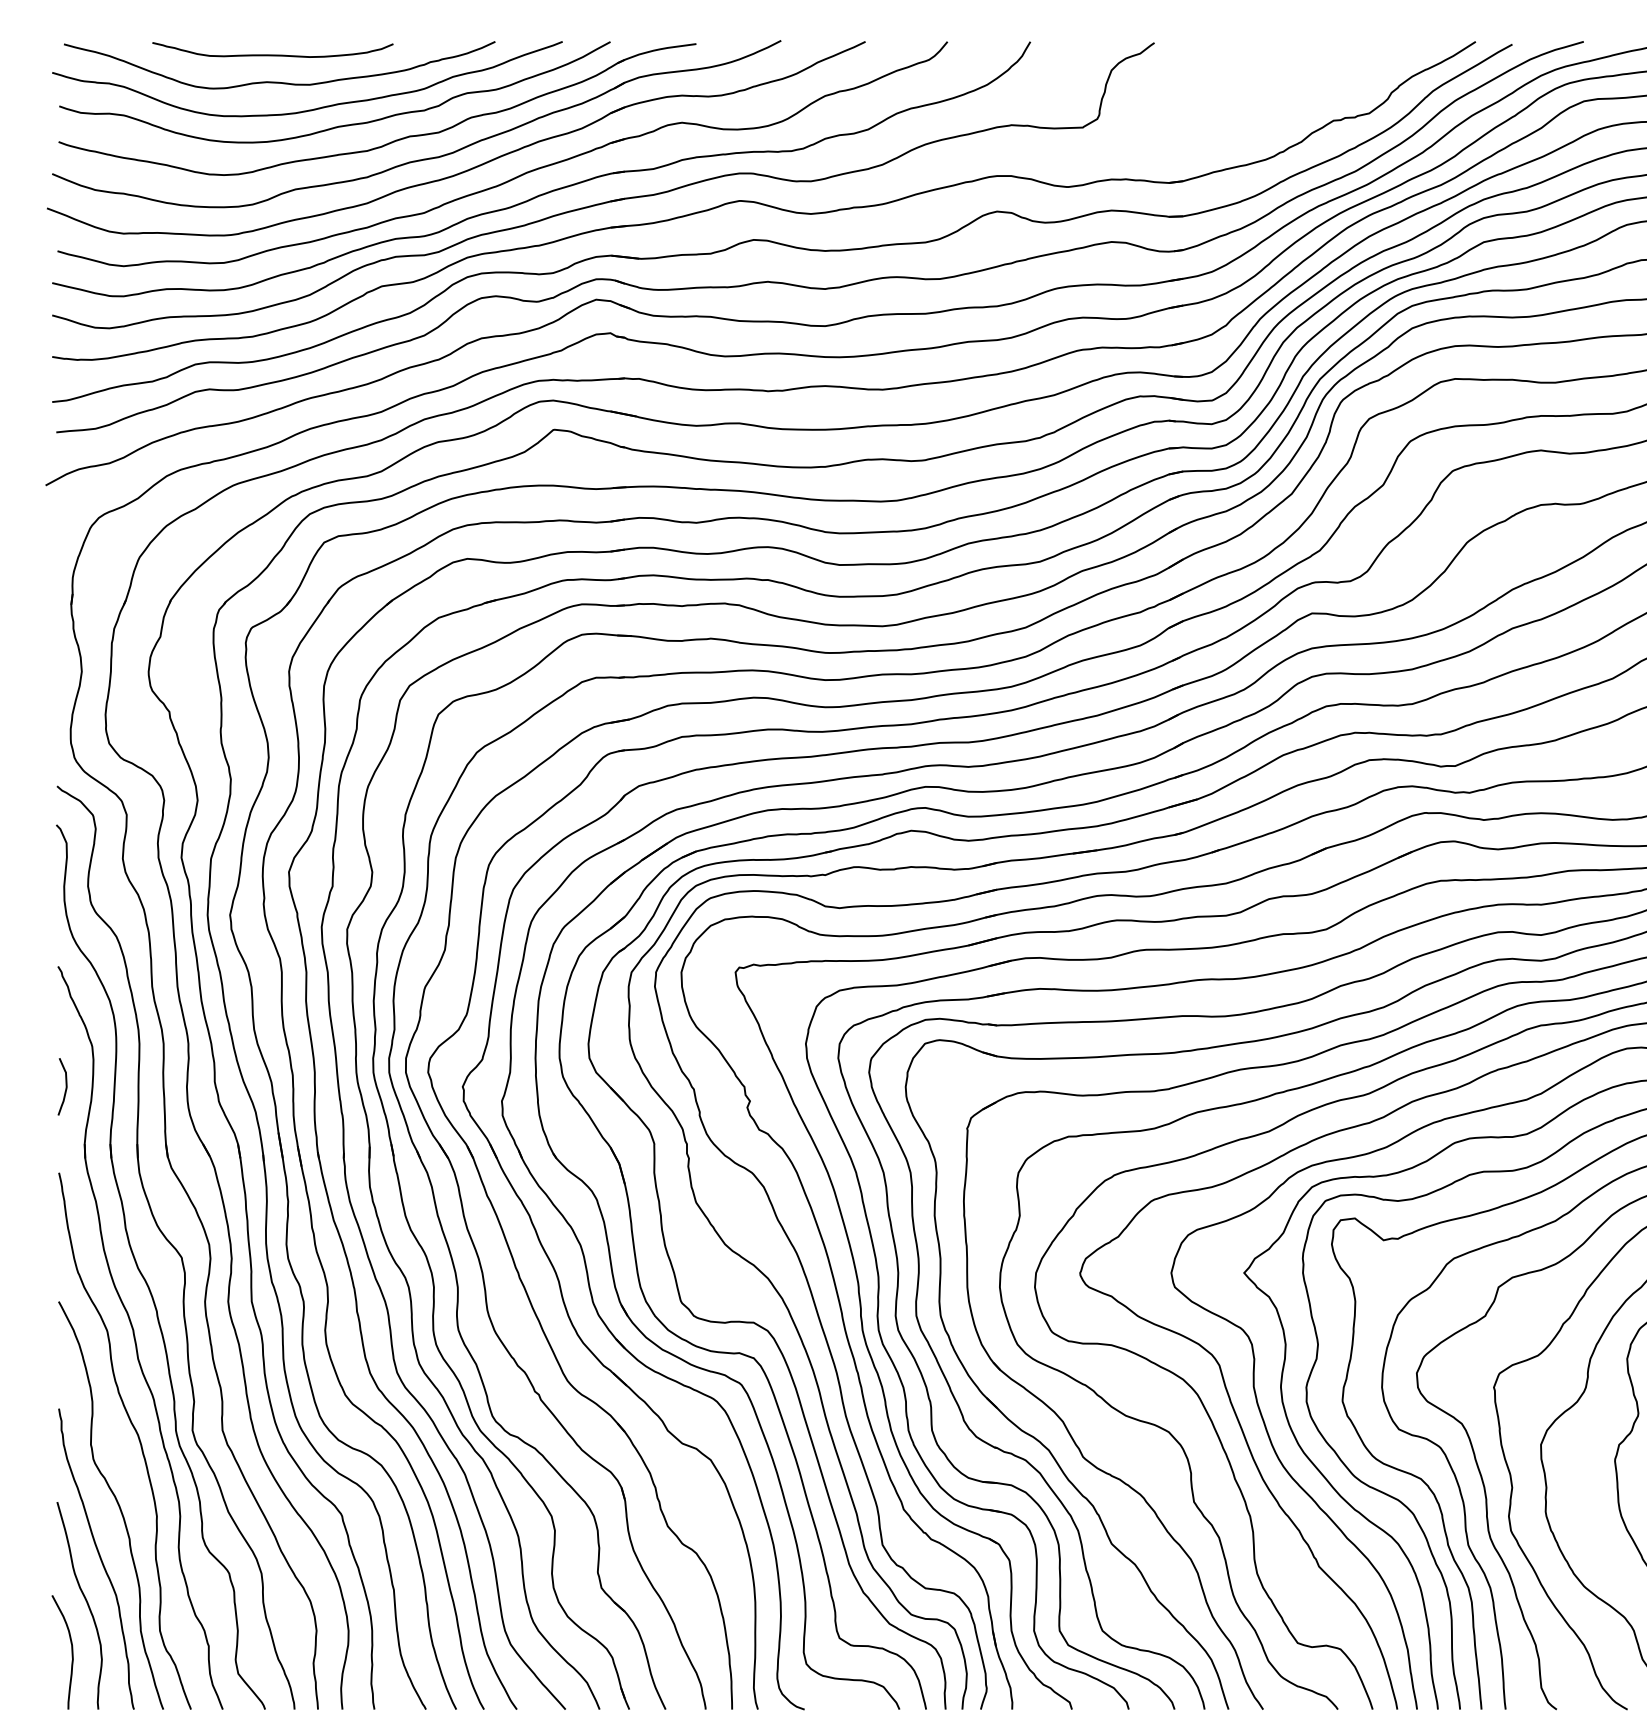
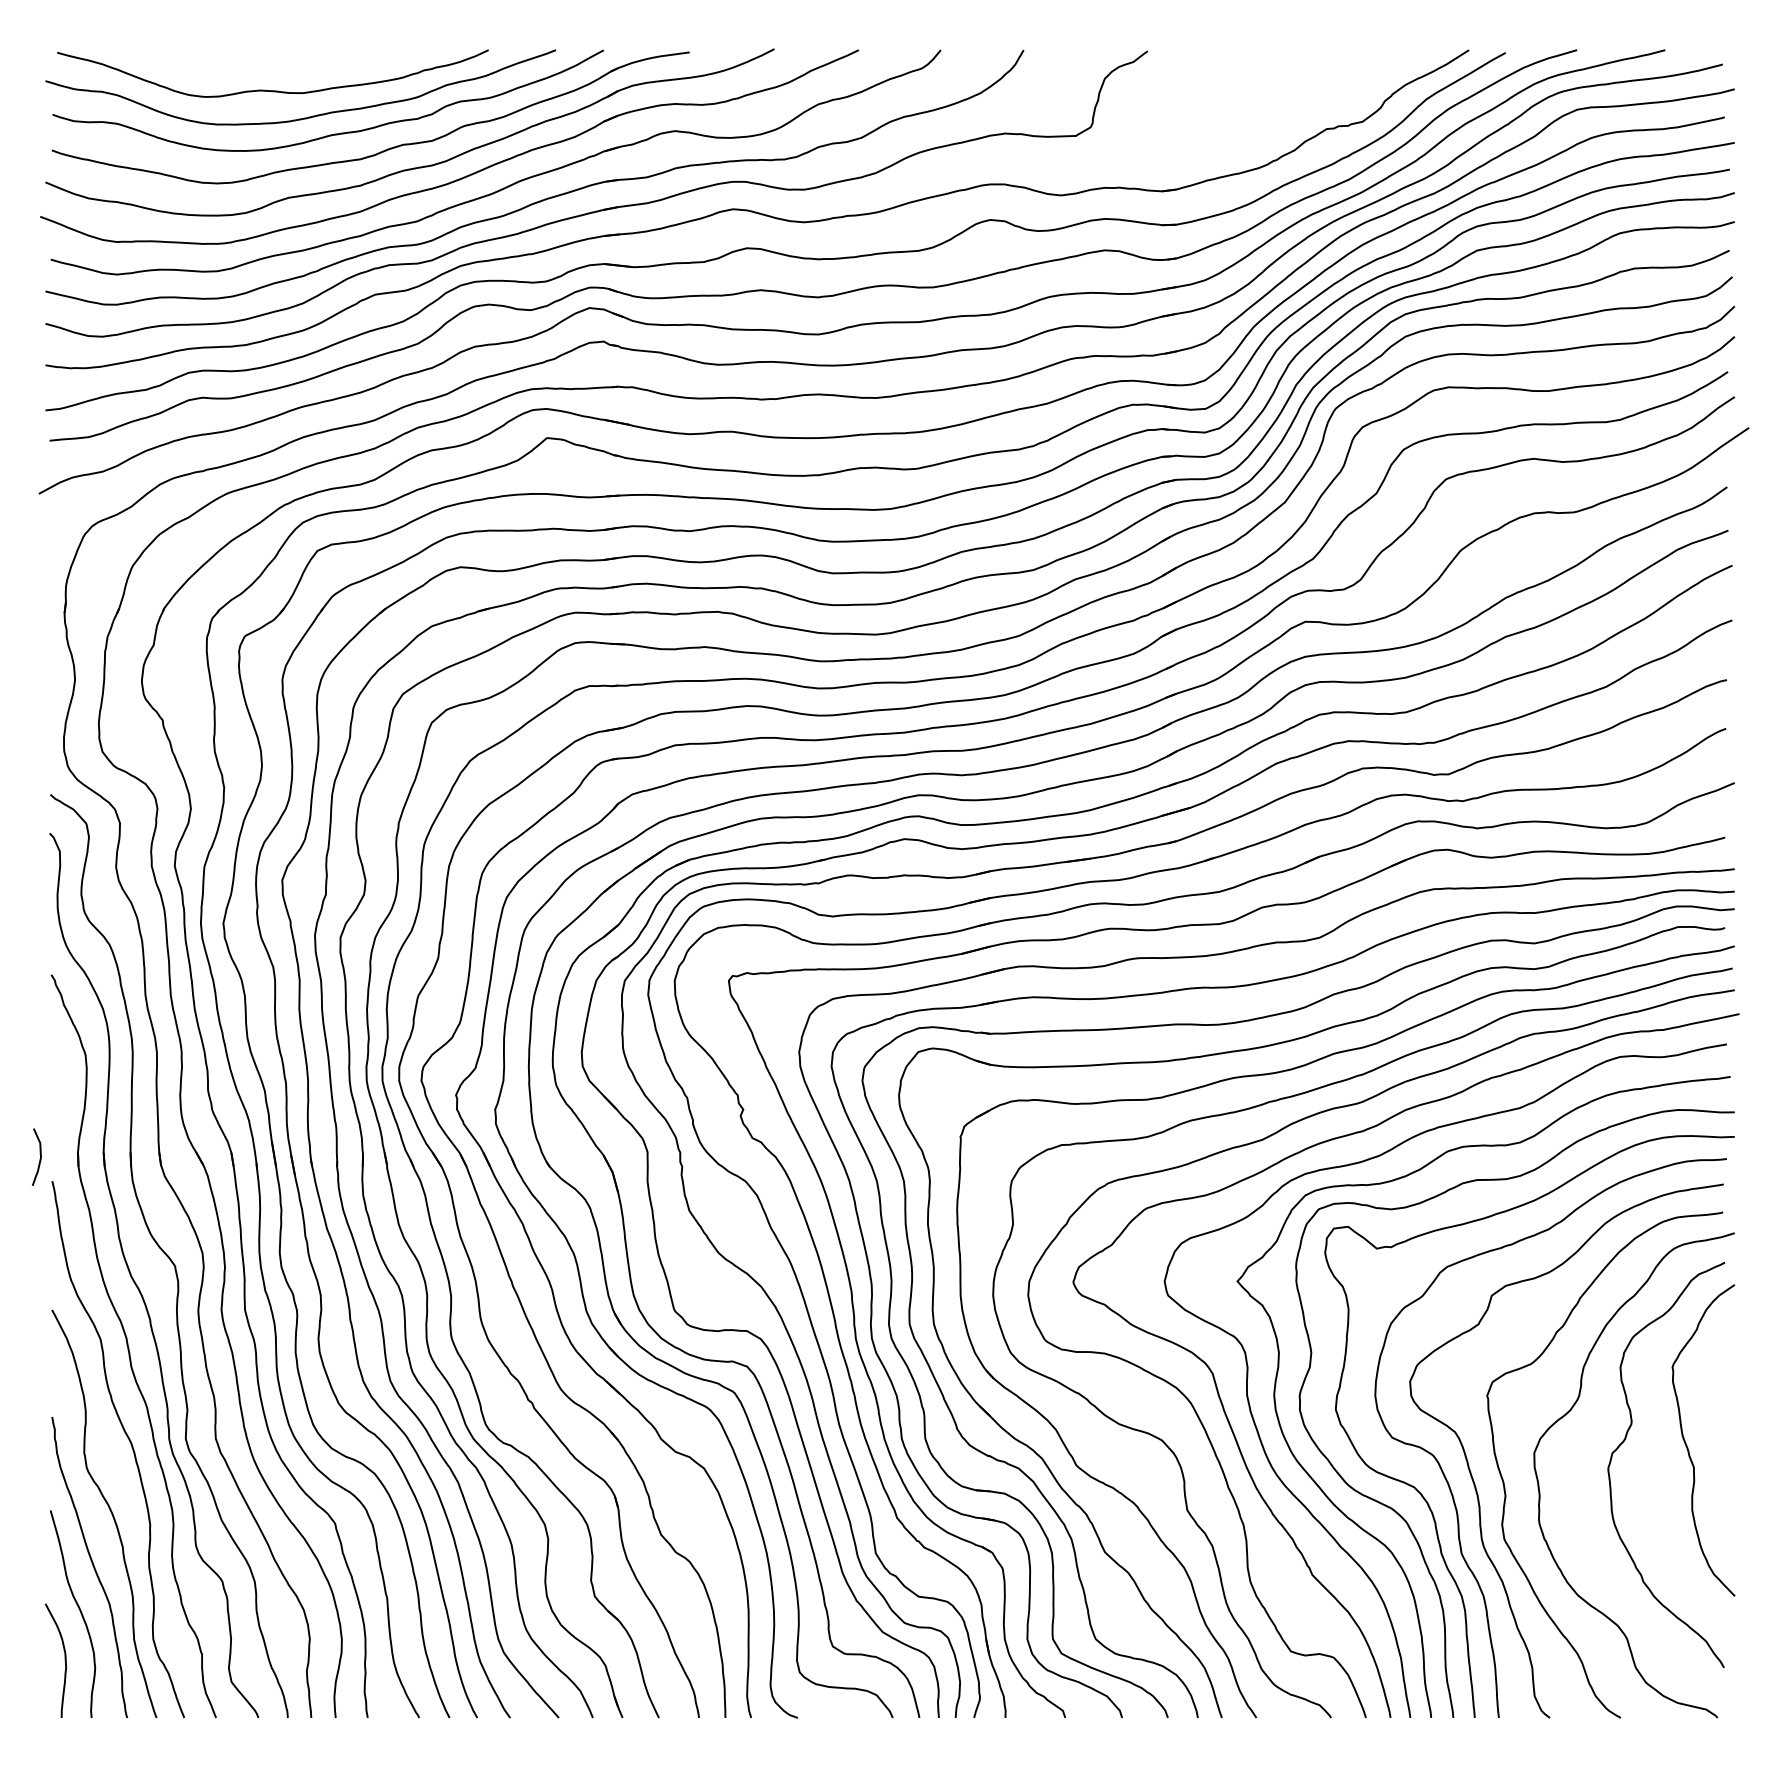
curve: (272, 54) -> (265, 62), removed
curve: (65, 1088) -> (39, 1158), moved

